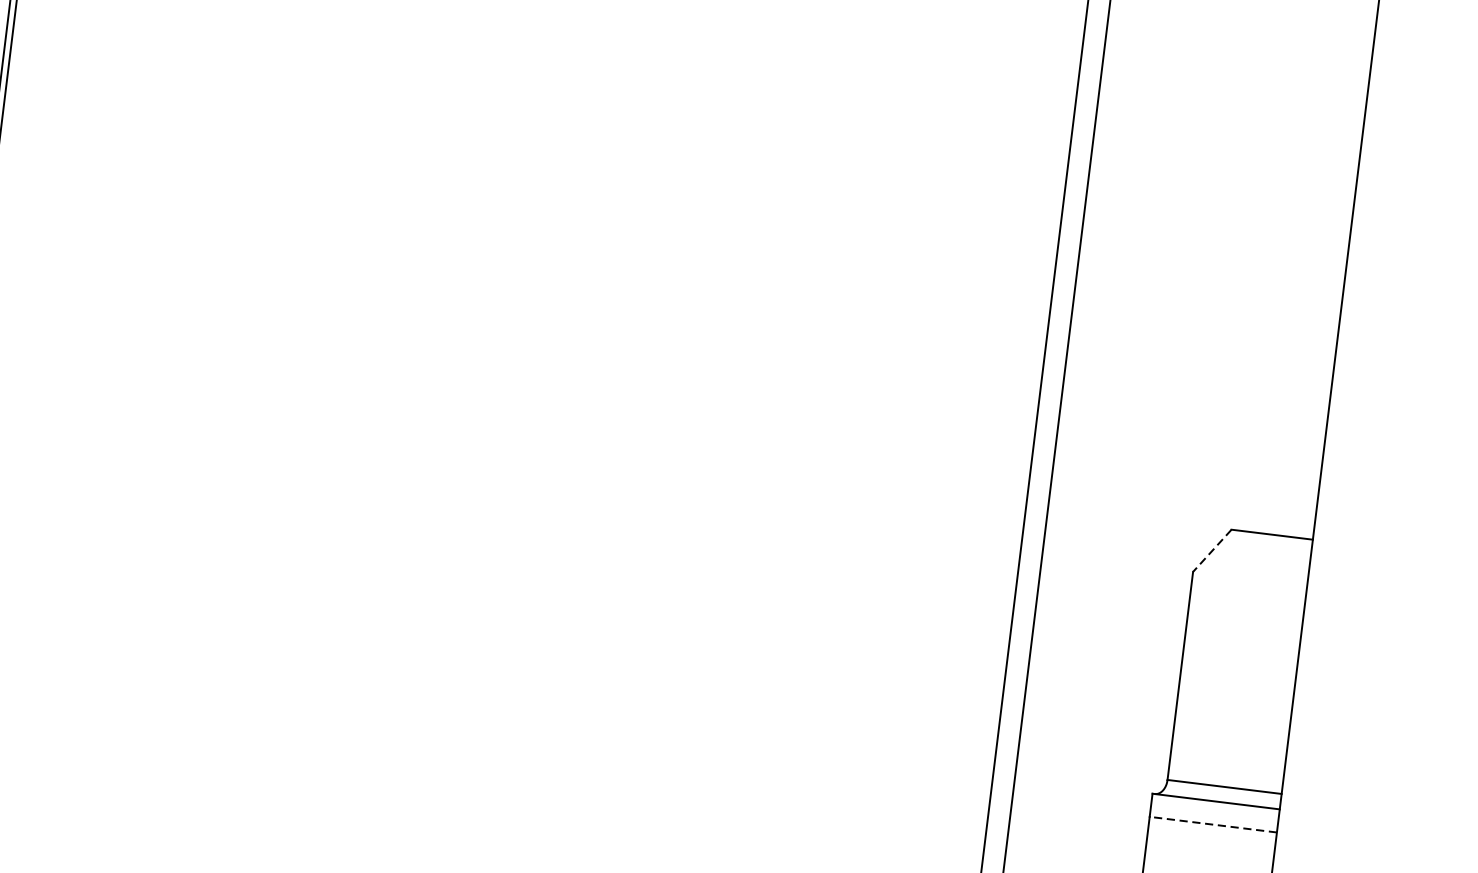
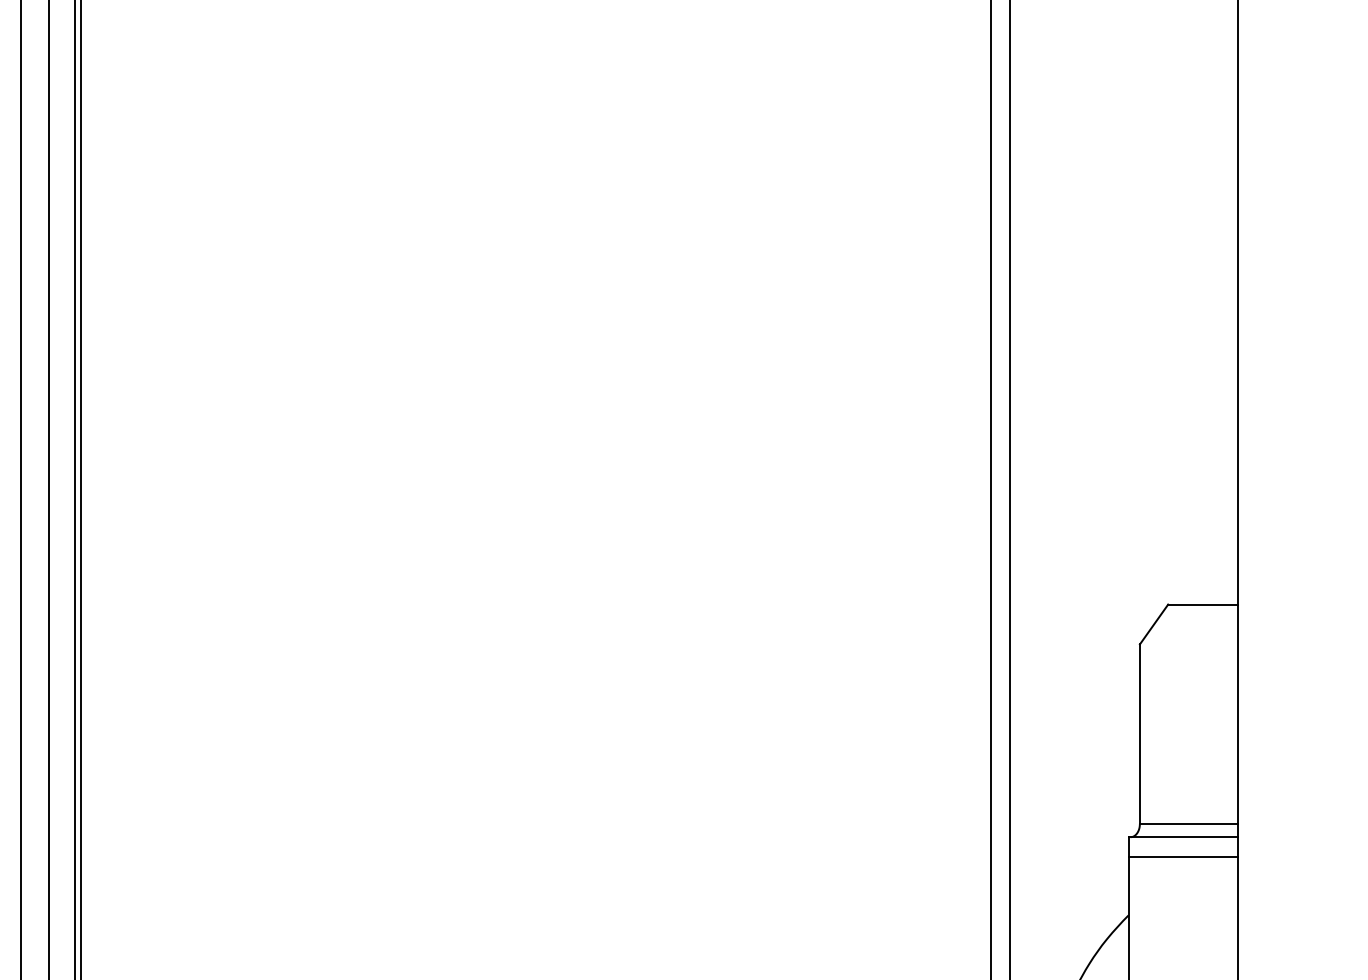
line: (1211, 550) -> (1153, 624), dashed -> solid
line: (1213, 825) -> (1183, 857), dashed -> solid

